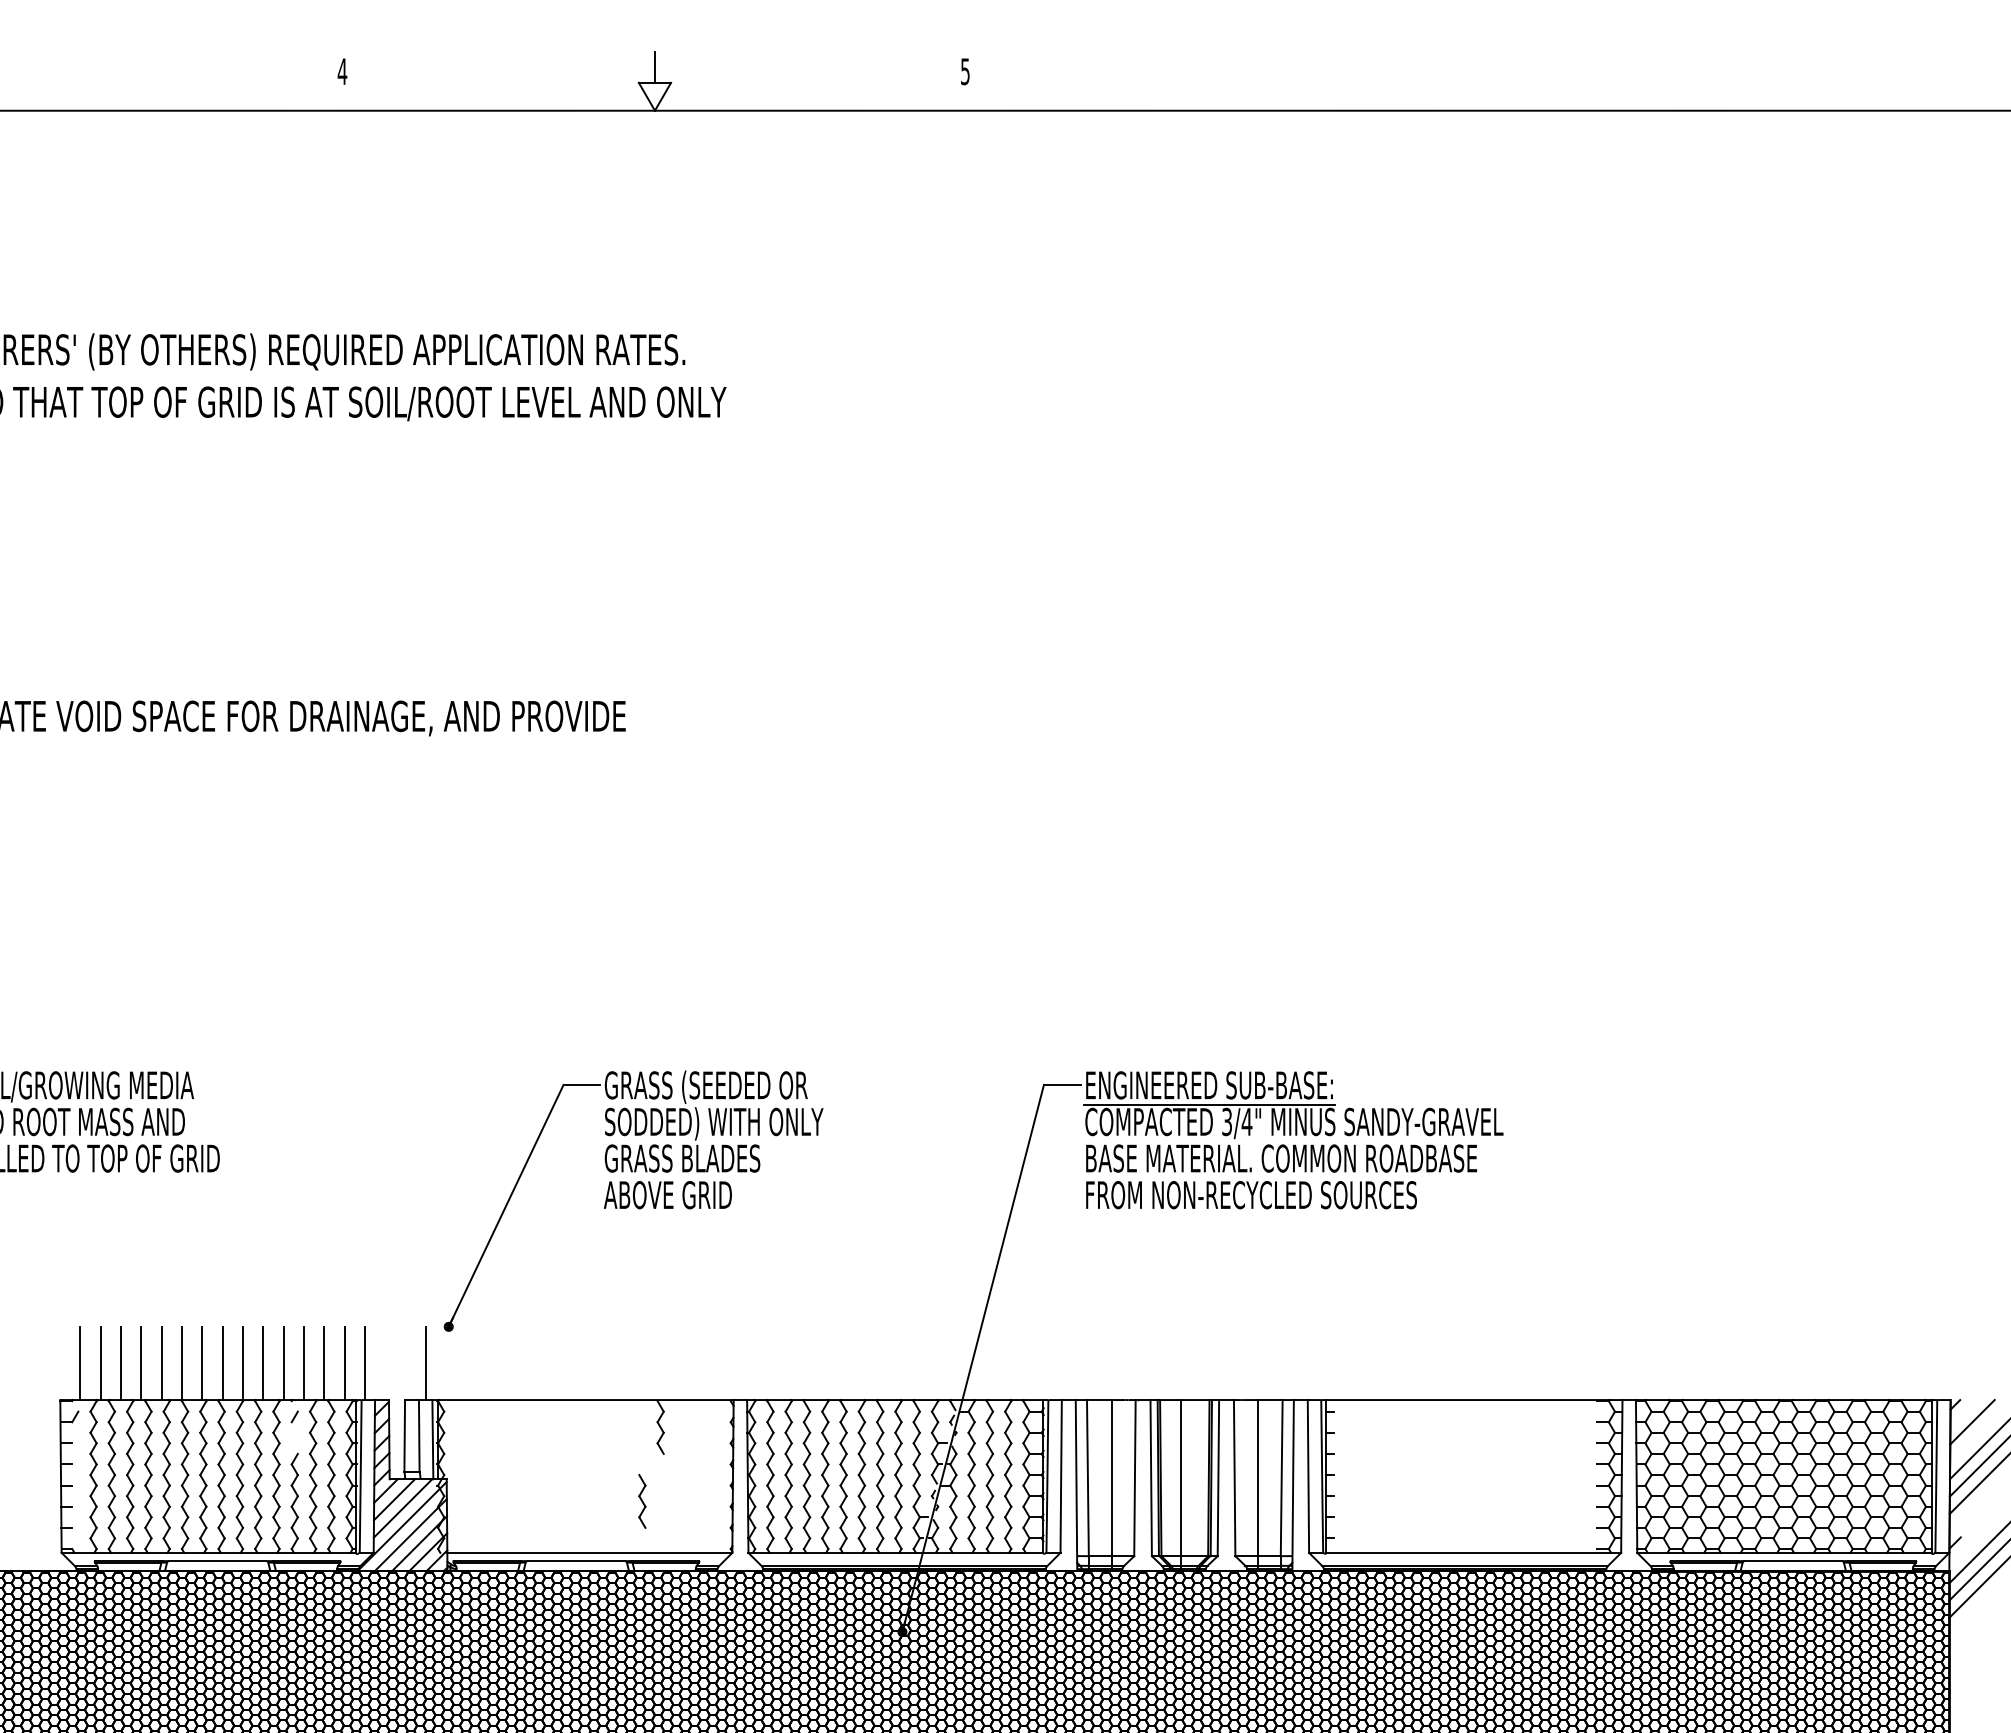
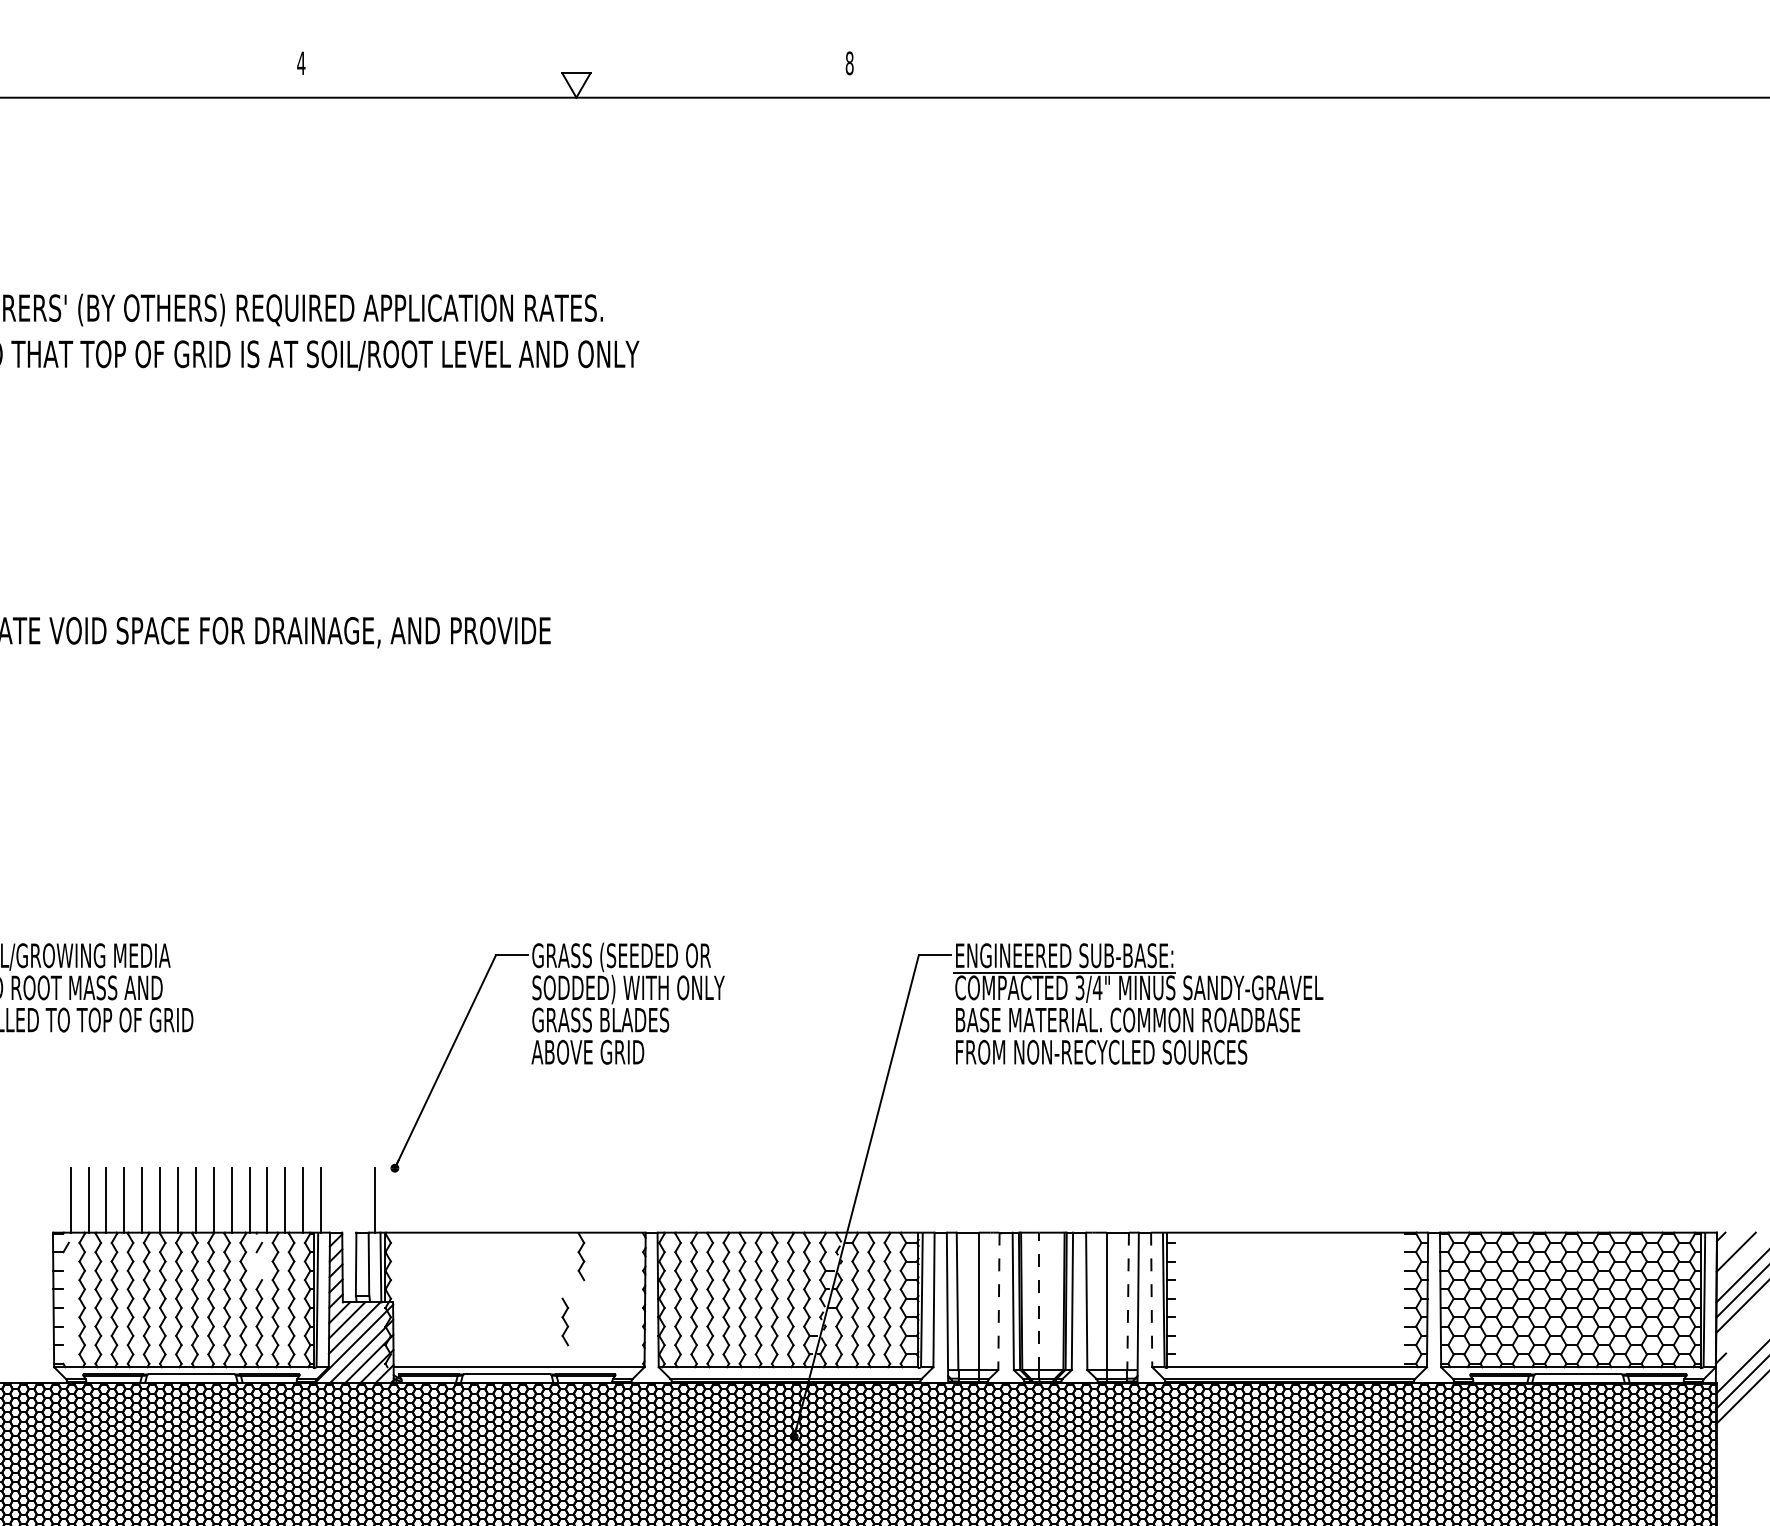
line: (654, 67) -> (576, 59), removed
text: (965, 71) -> (849, 63), 5 -> 8
line: (1308, 1476) -> (1151, 1299), solid -> dashed
line: (1180, 1477) -> (1039, 1300), solid -> dashed
line: (1134, 1478) -> (998, 1301), solid -> dashed
line: (1281, 1478) -> (1127, 1301), solid -> dashed

